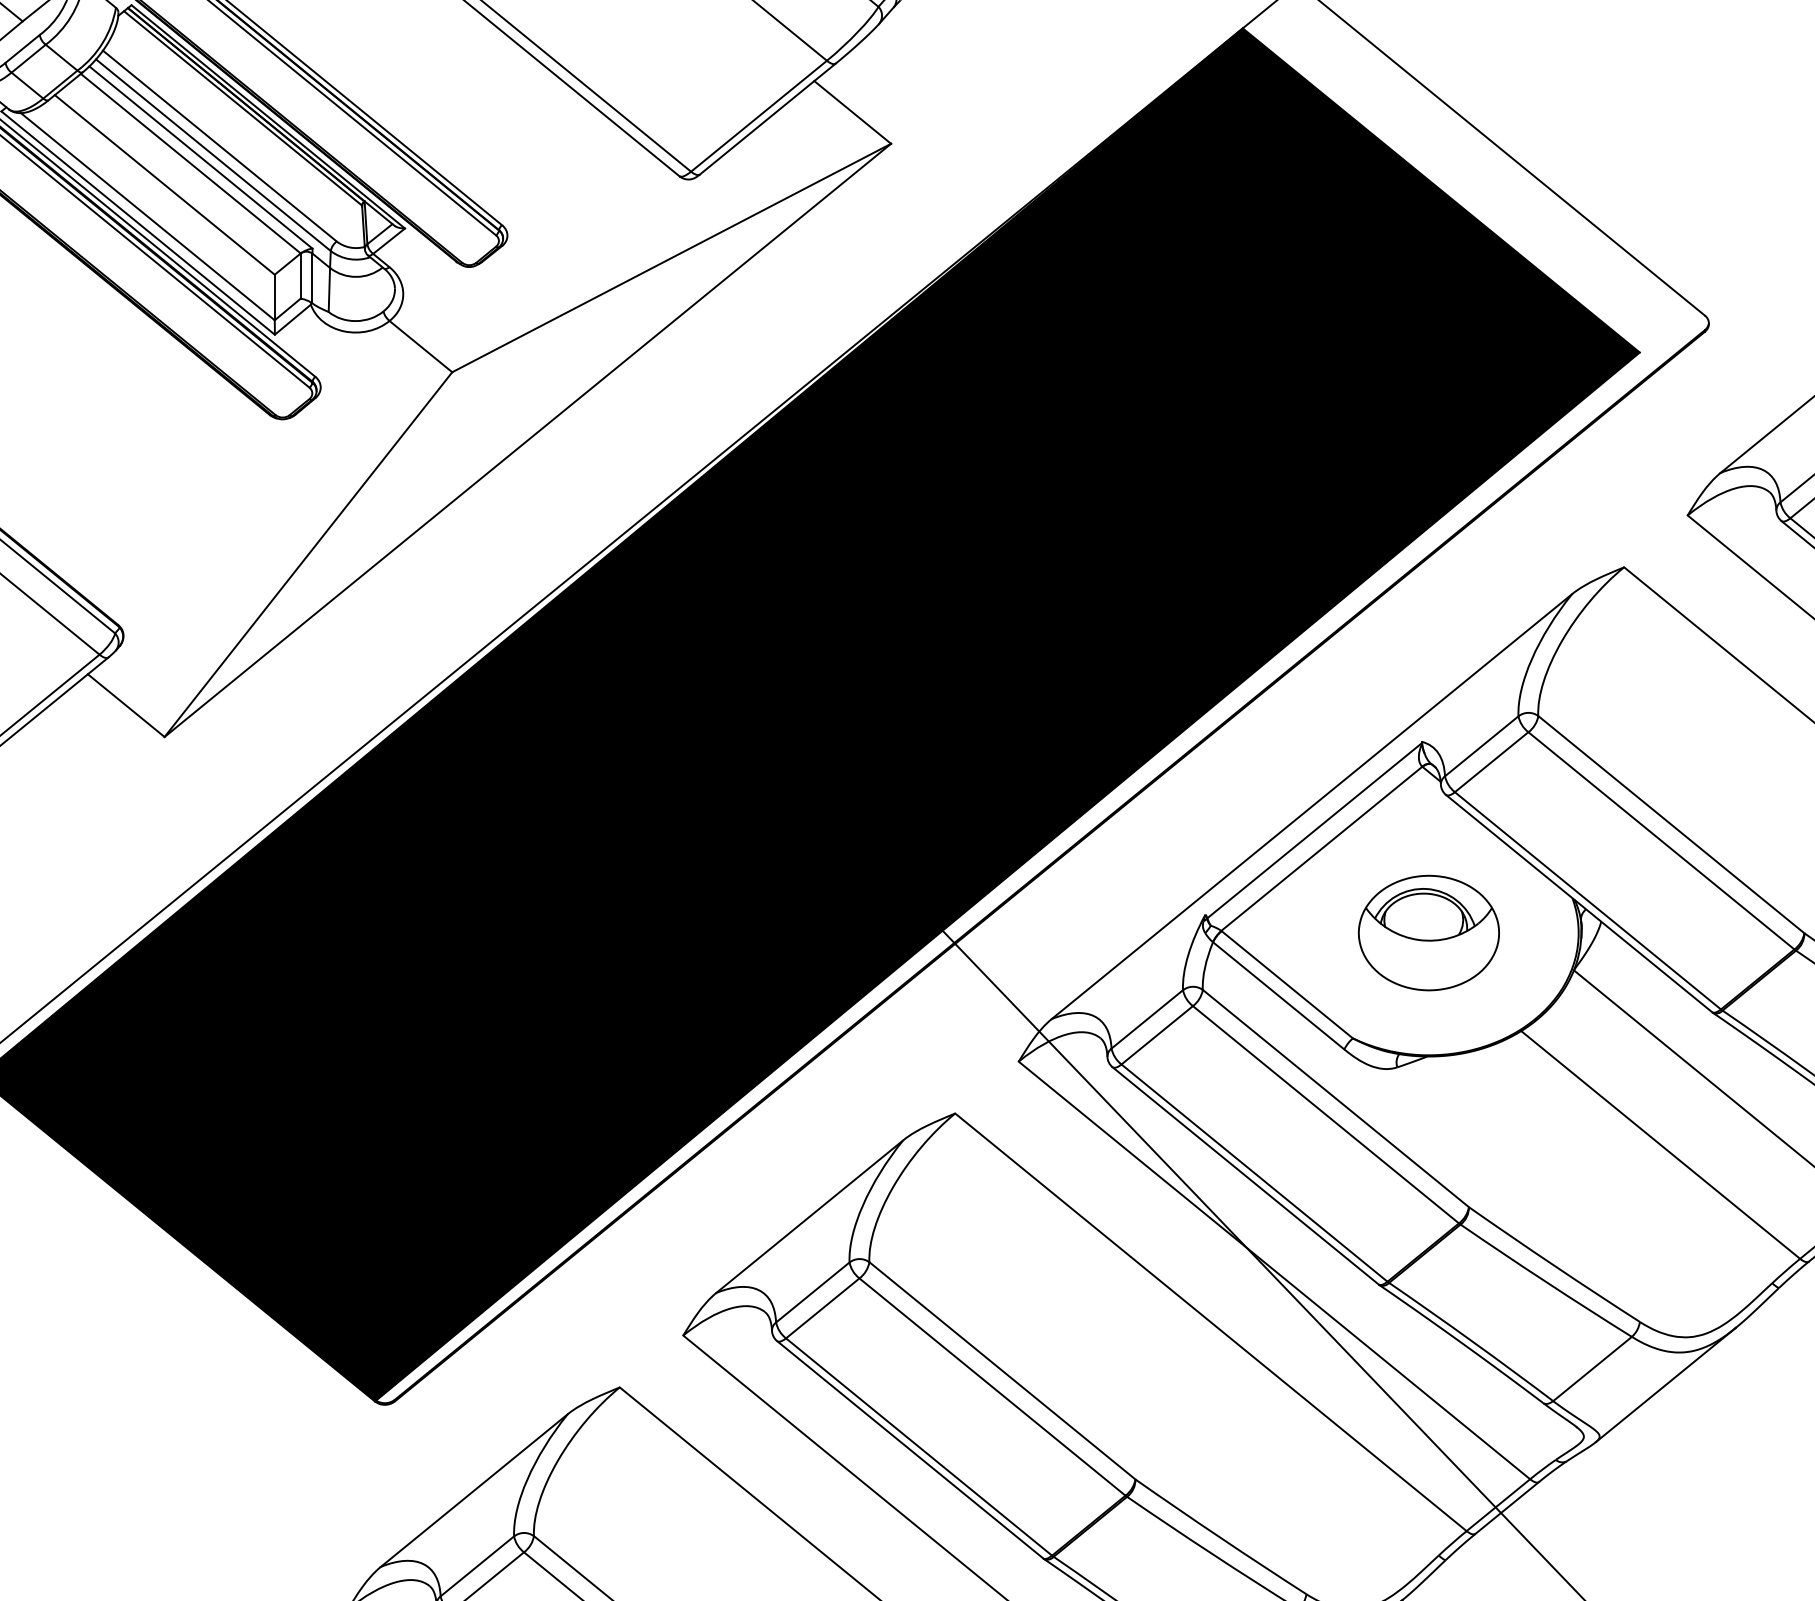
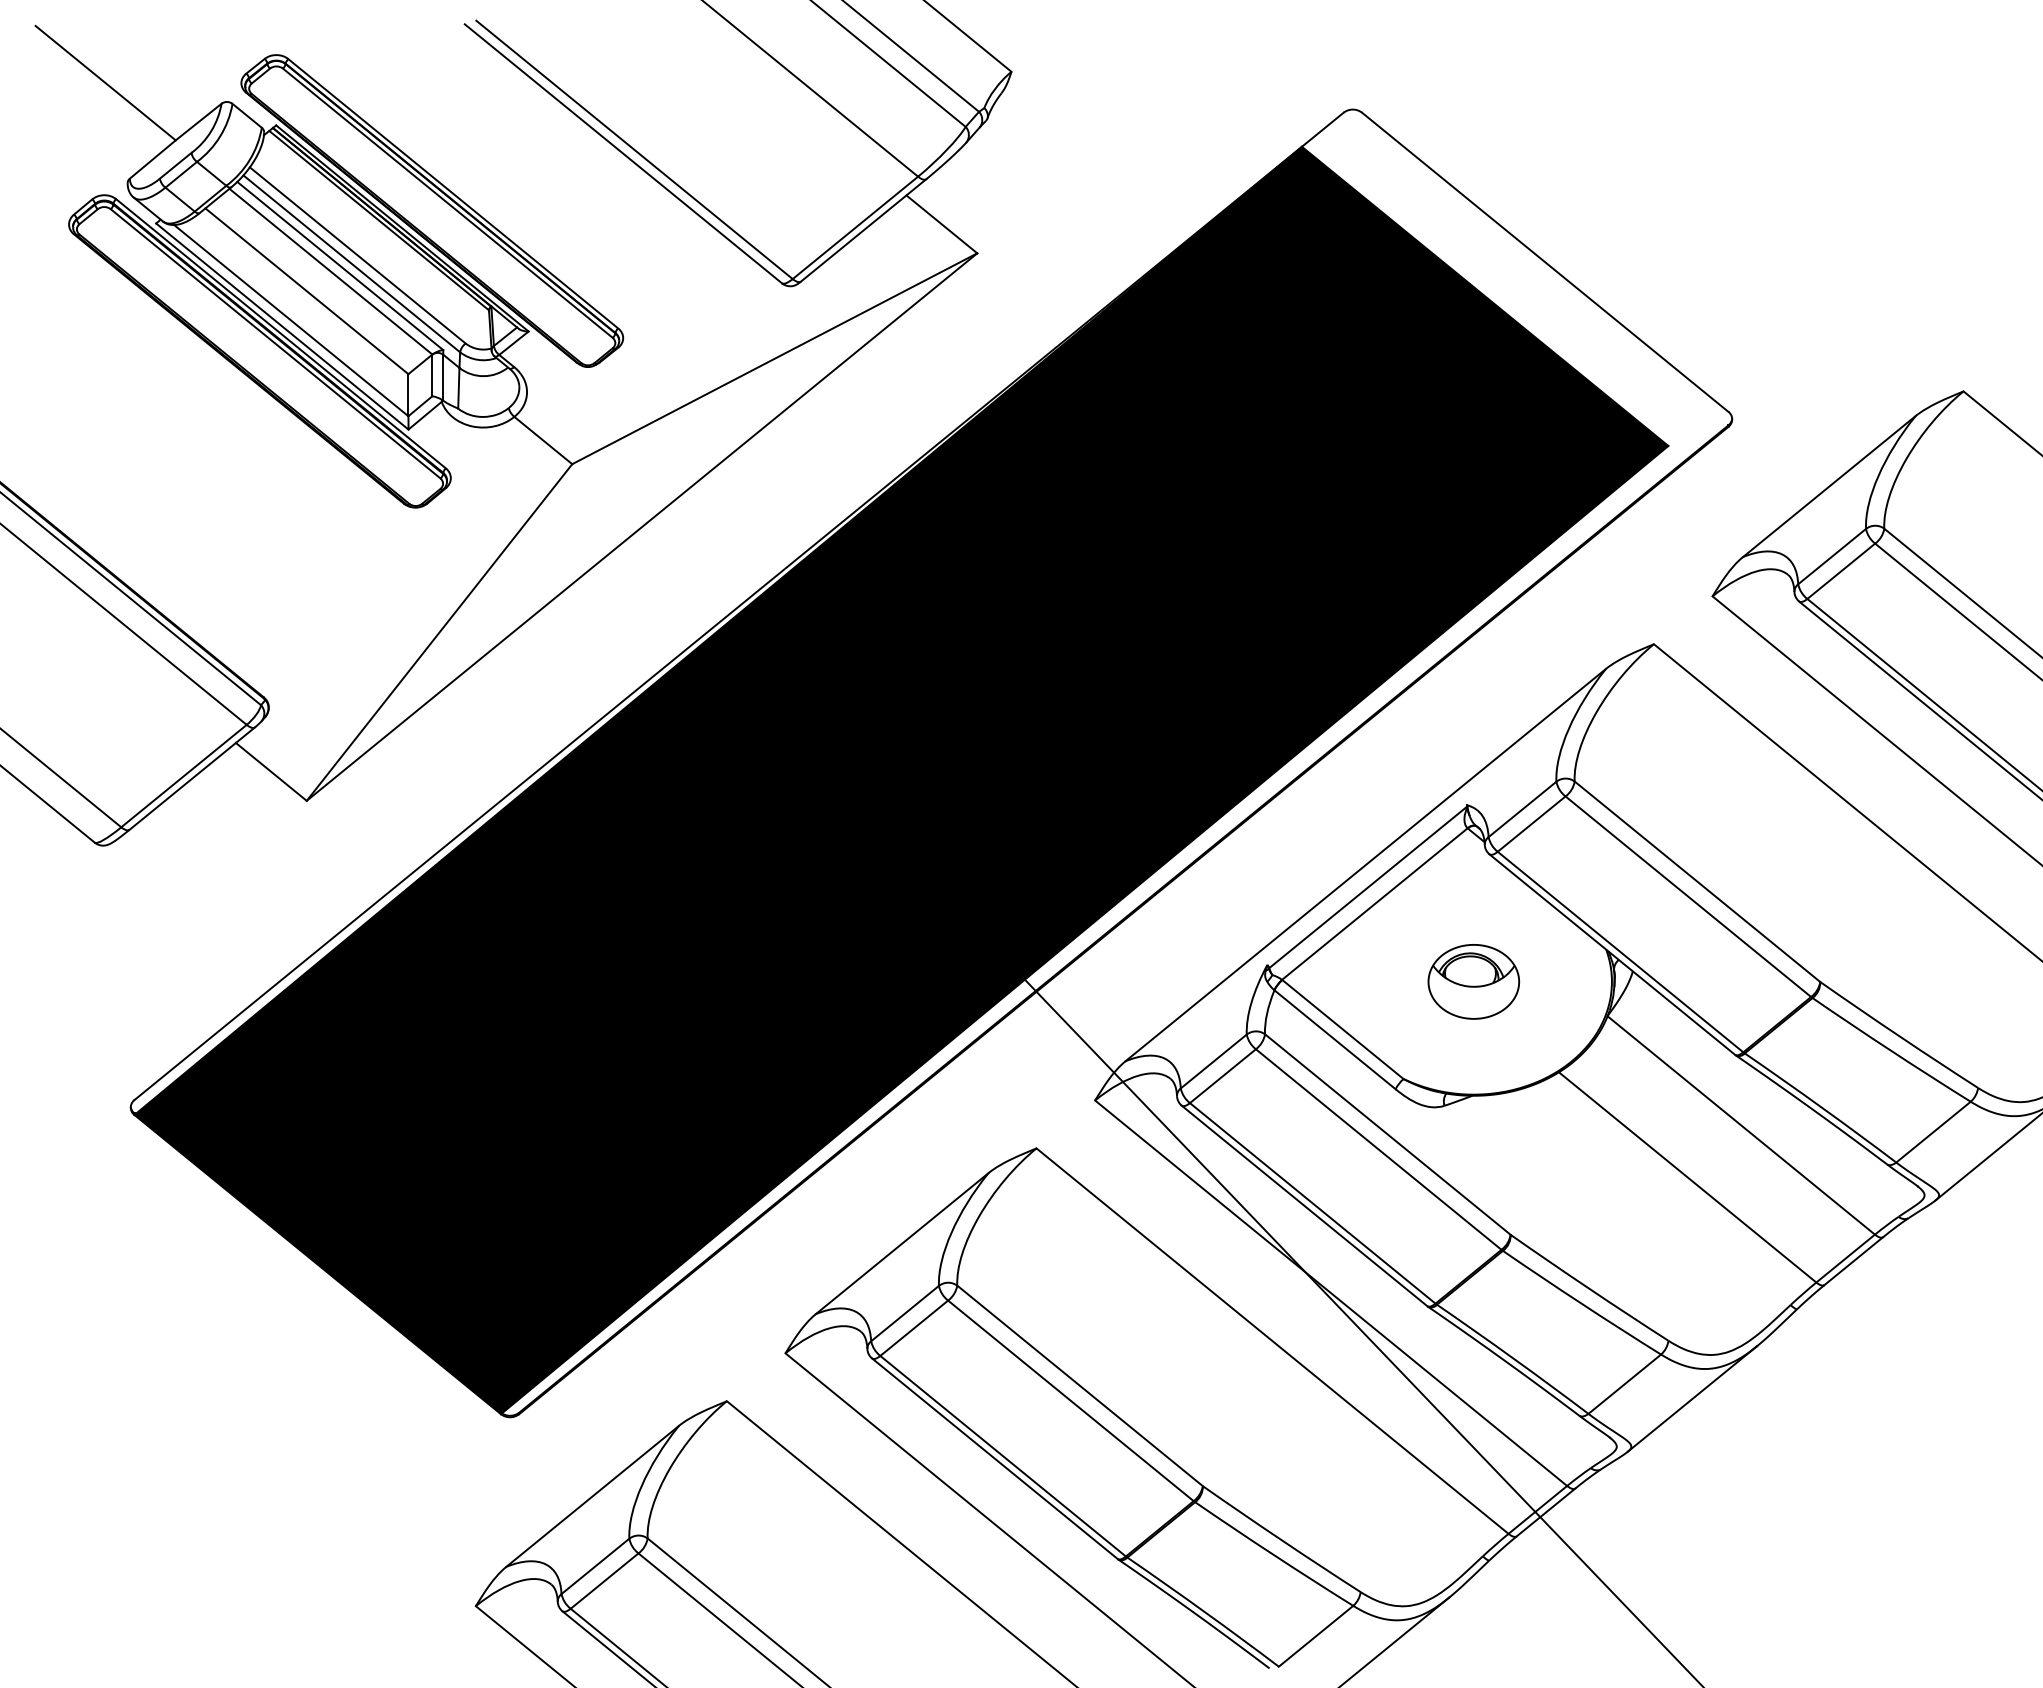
part: (1428, 932) -> (1473, 981), size x0.7

